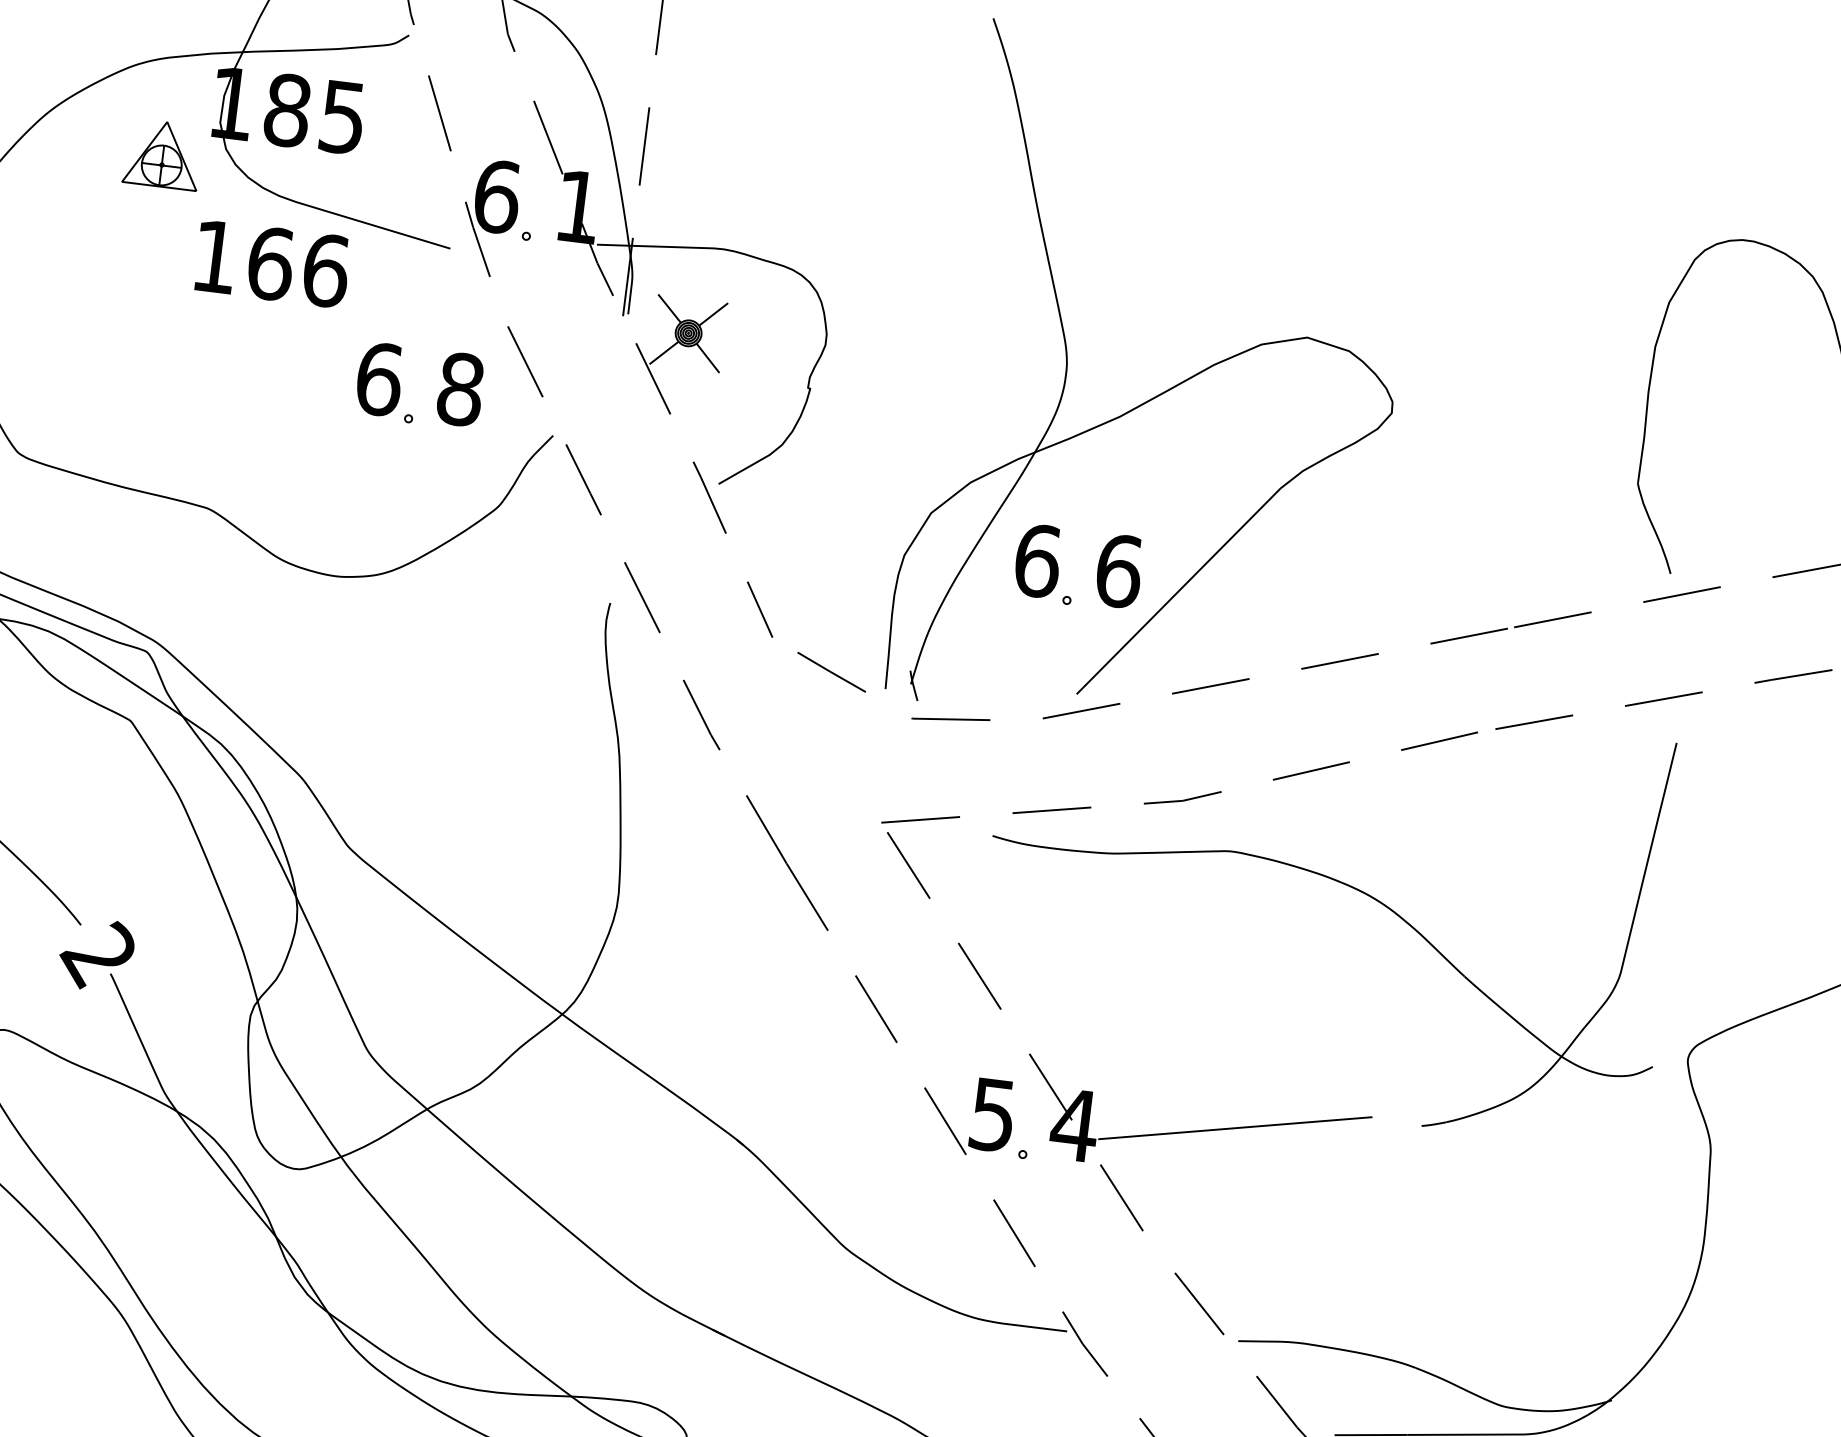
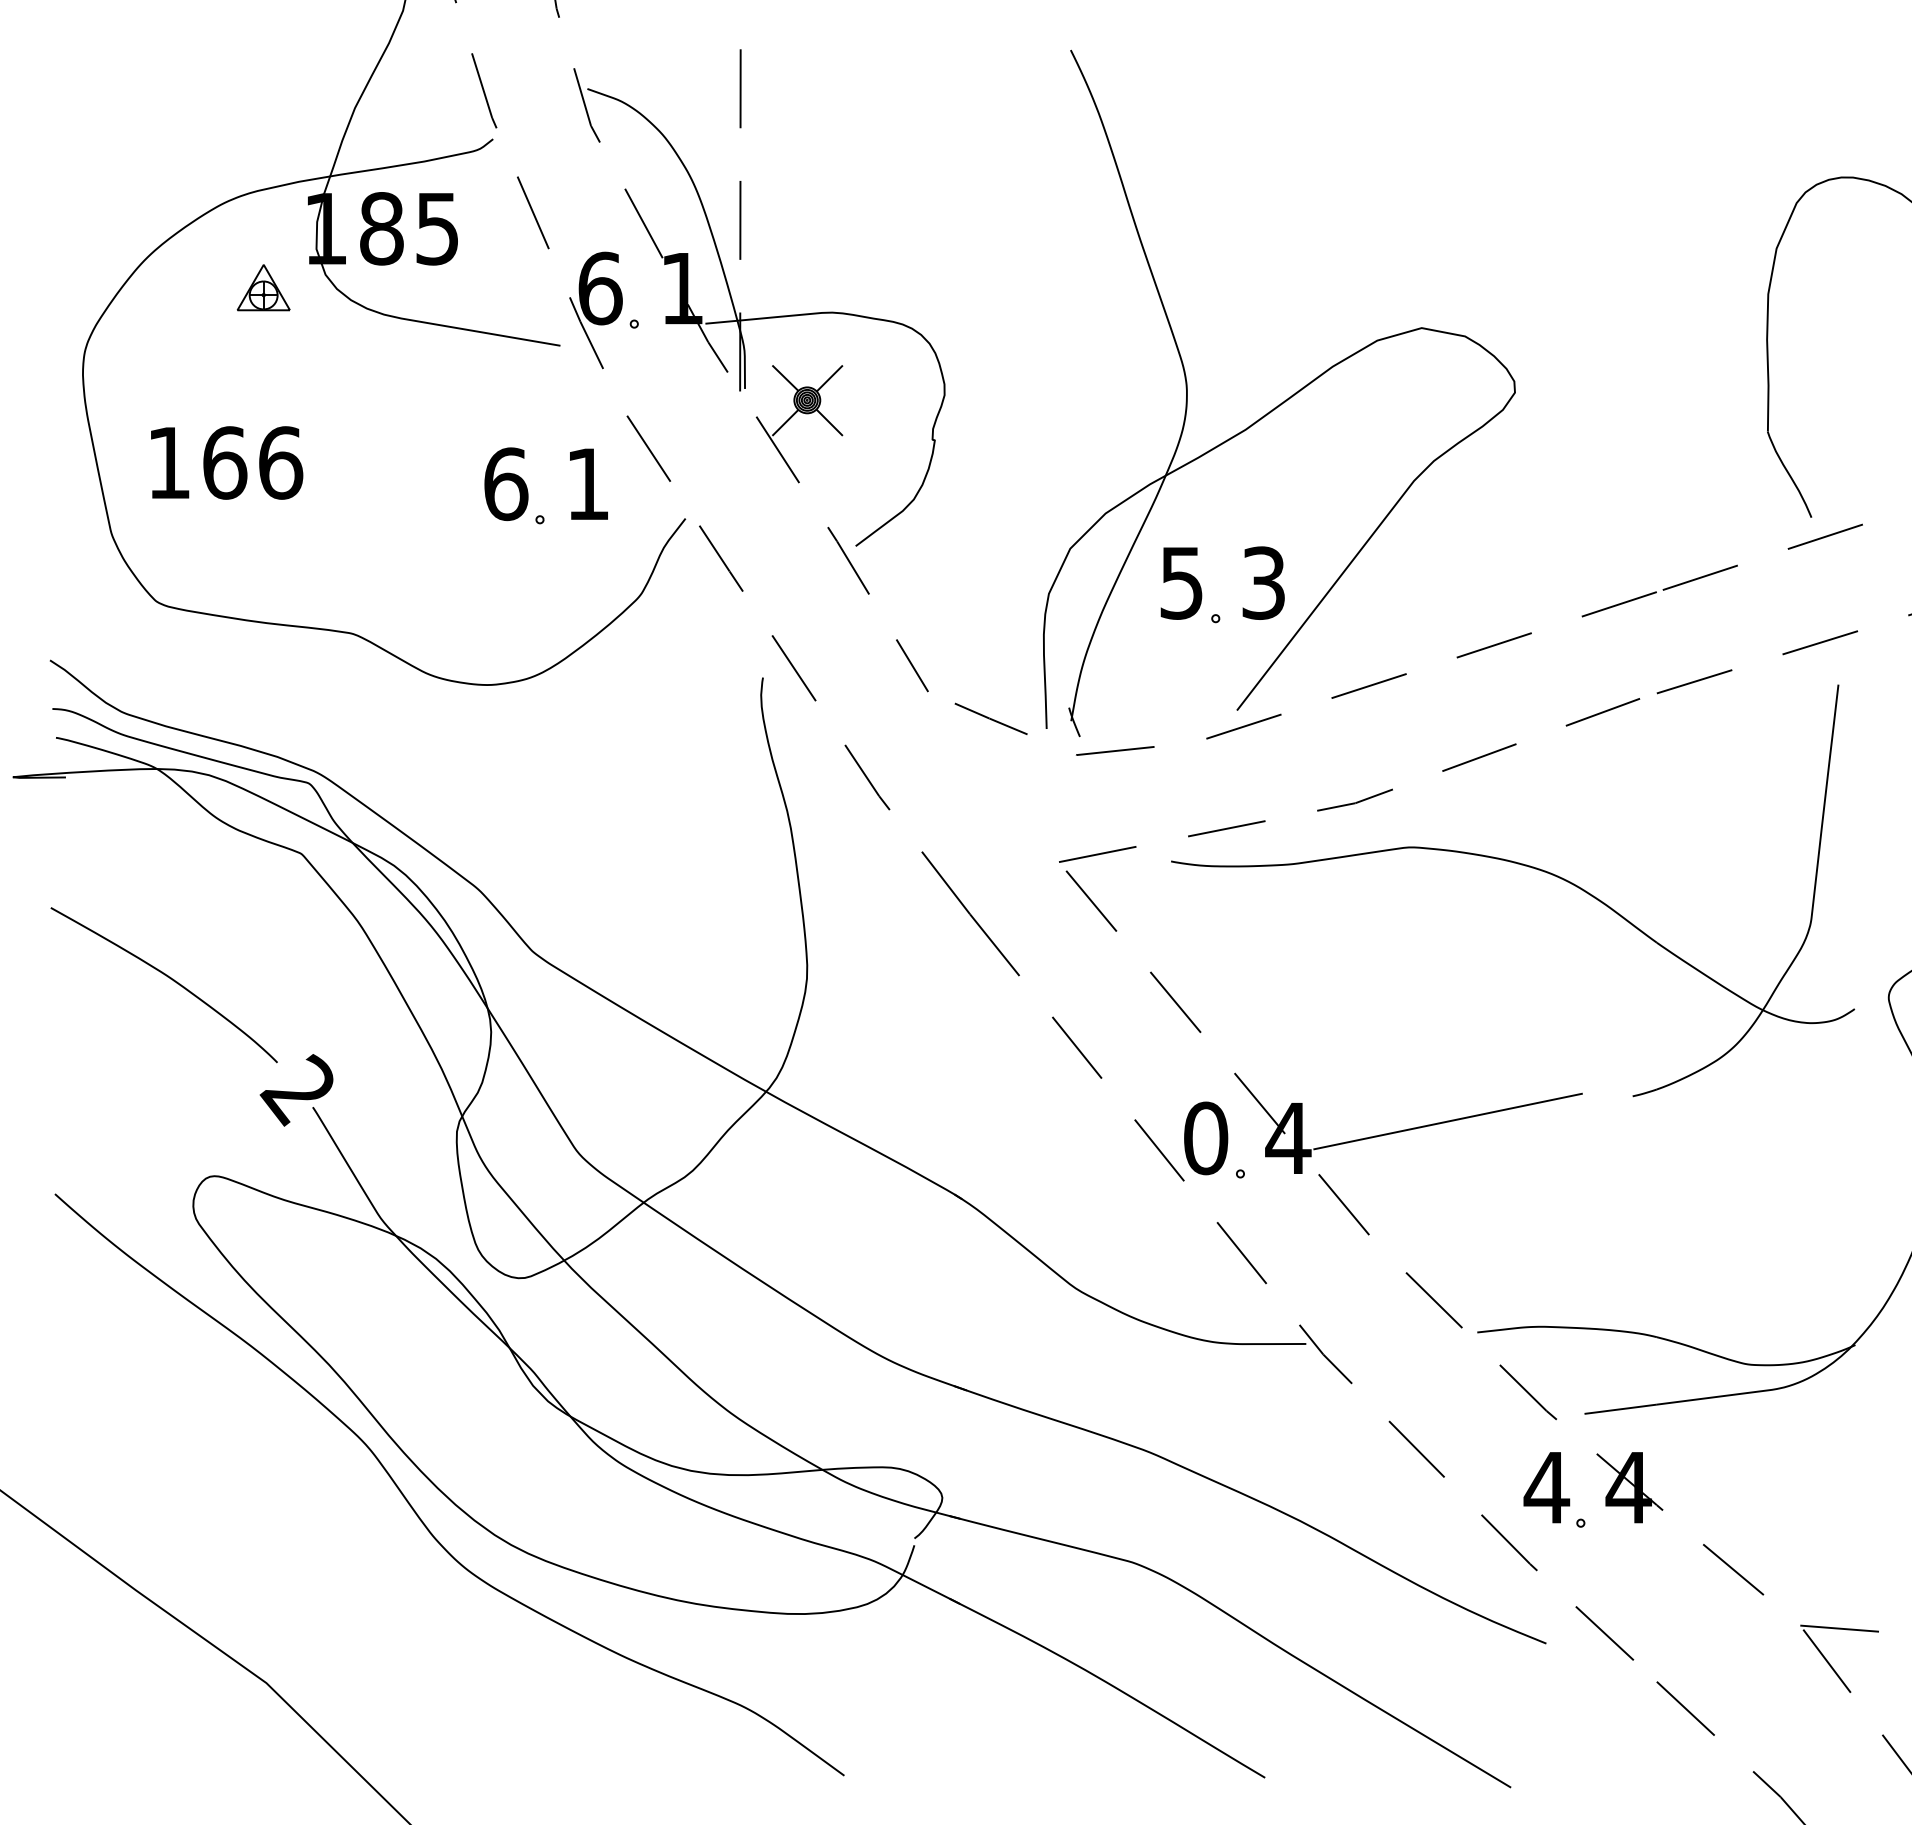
part: (162, 154) -> (263, 287), size x0.7
text: (273, 263) -> (227, 462), moved
text: (461, 389) -> (588, 484), 8 -> 1
text: (1038, 560) -> (1182, 582), 6 -> 5
text: (1119, 570) -> (1264, 582), 6 -> 3
text: (993, 1115) -> (1206, 1138), 5 -> 0

